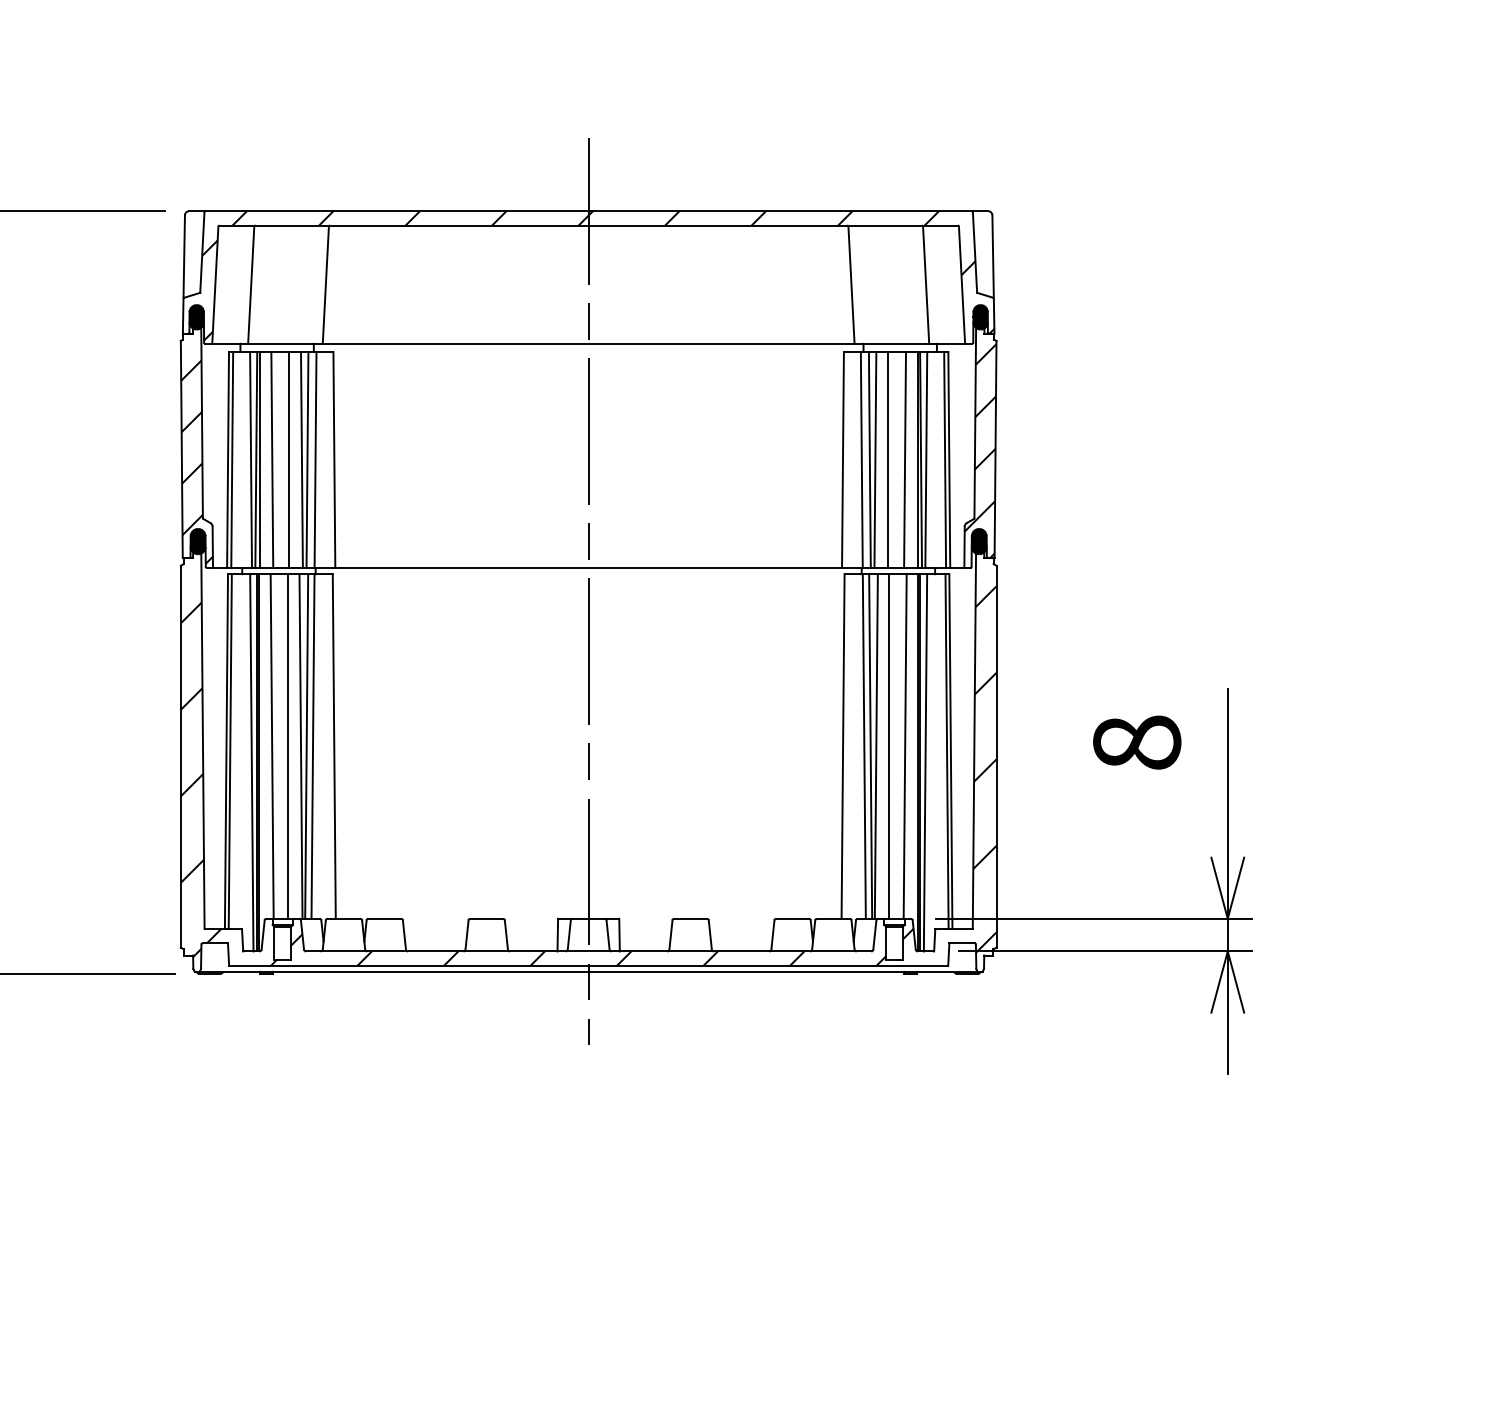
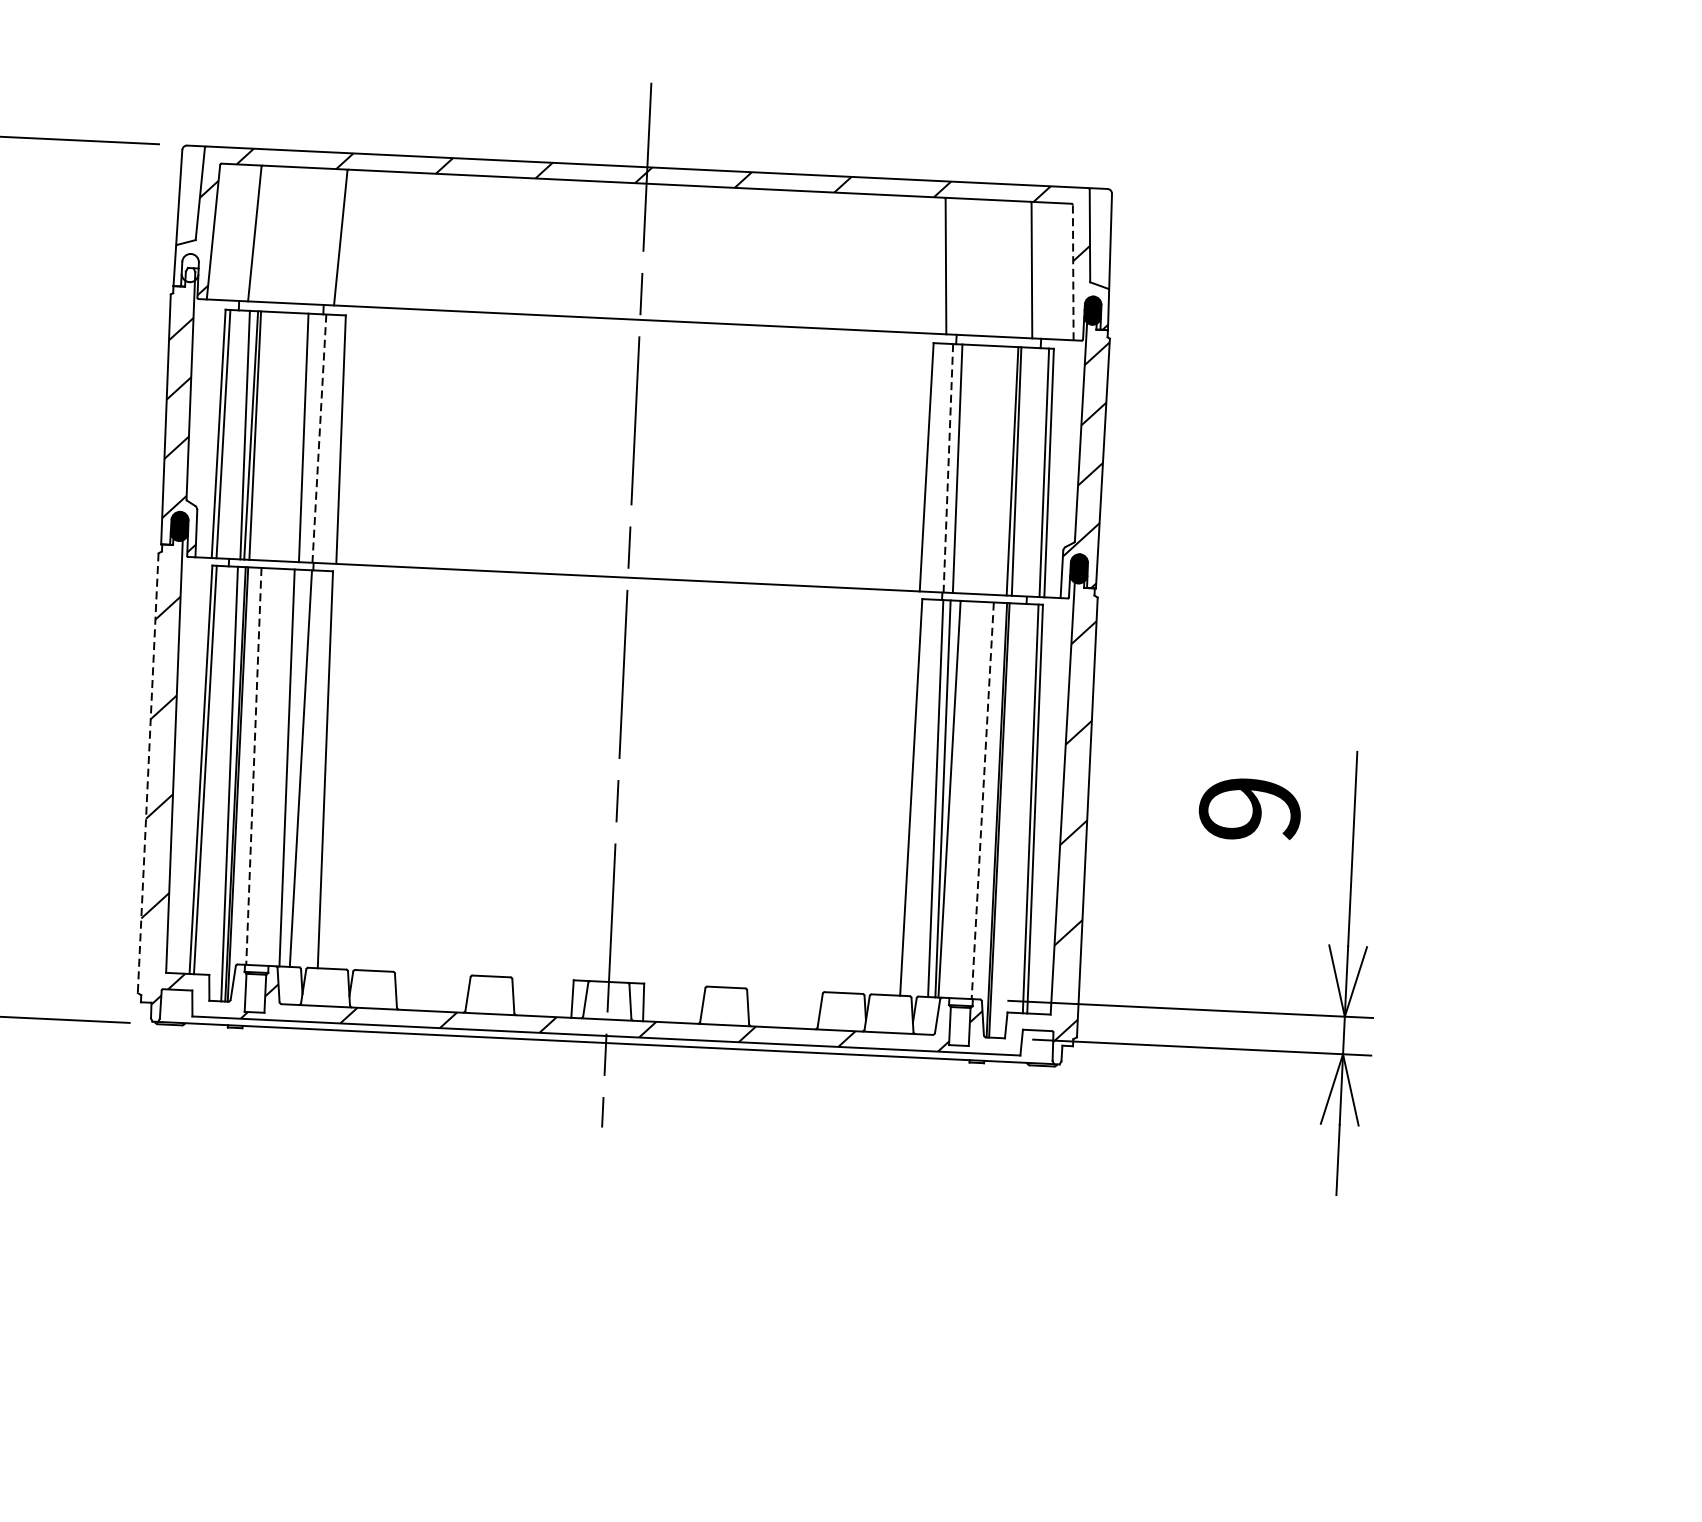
line: (962, 285) -> (1073, 273), solid -> dashed
fill: (196, 317) -> (190, 268), removed
line: (272, 459) -> (269, 435), removed
line: (289, 459) -> (289, 436), removed
line: (307, 459) -> (310, 437), removed
line: (315, 459) -> (319, 438), solid -> dashed
line: (861, 459) -> (948, 467), solid -> dashed
line: (875, 459) -> (964, 468), removed
line: (887, 459) -> (977, 469), removed
line: (905, 459) -> (998, 470), removed
line: (926, 459) -> (1022, 471), removed
text: (1136, 742) -> (1249, 808), 8 -> 9
line: (287, 746) -> (271, 767), removed
line: (306, 746) -> (293, 768), removed
line: (889, 746) -> (964, 799), removed
line: (272, 747) -> (254, 767), solid -> dashed
line: (905, 747) -> (983, 801), solid -> dashed
line: (180, 756) -> (147, 772), solid -> dashed
line: (925, 762) -> (1005, 820), removed

